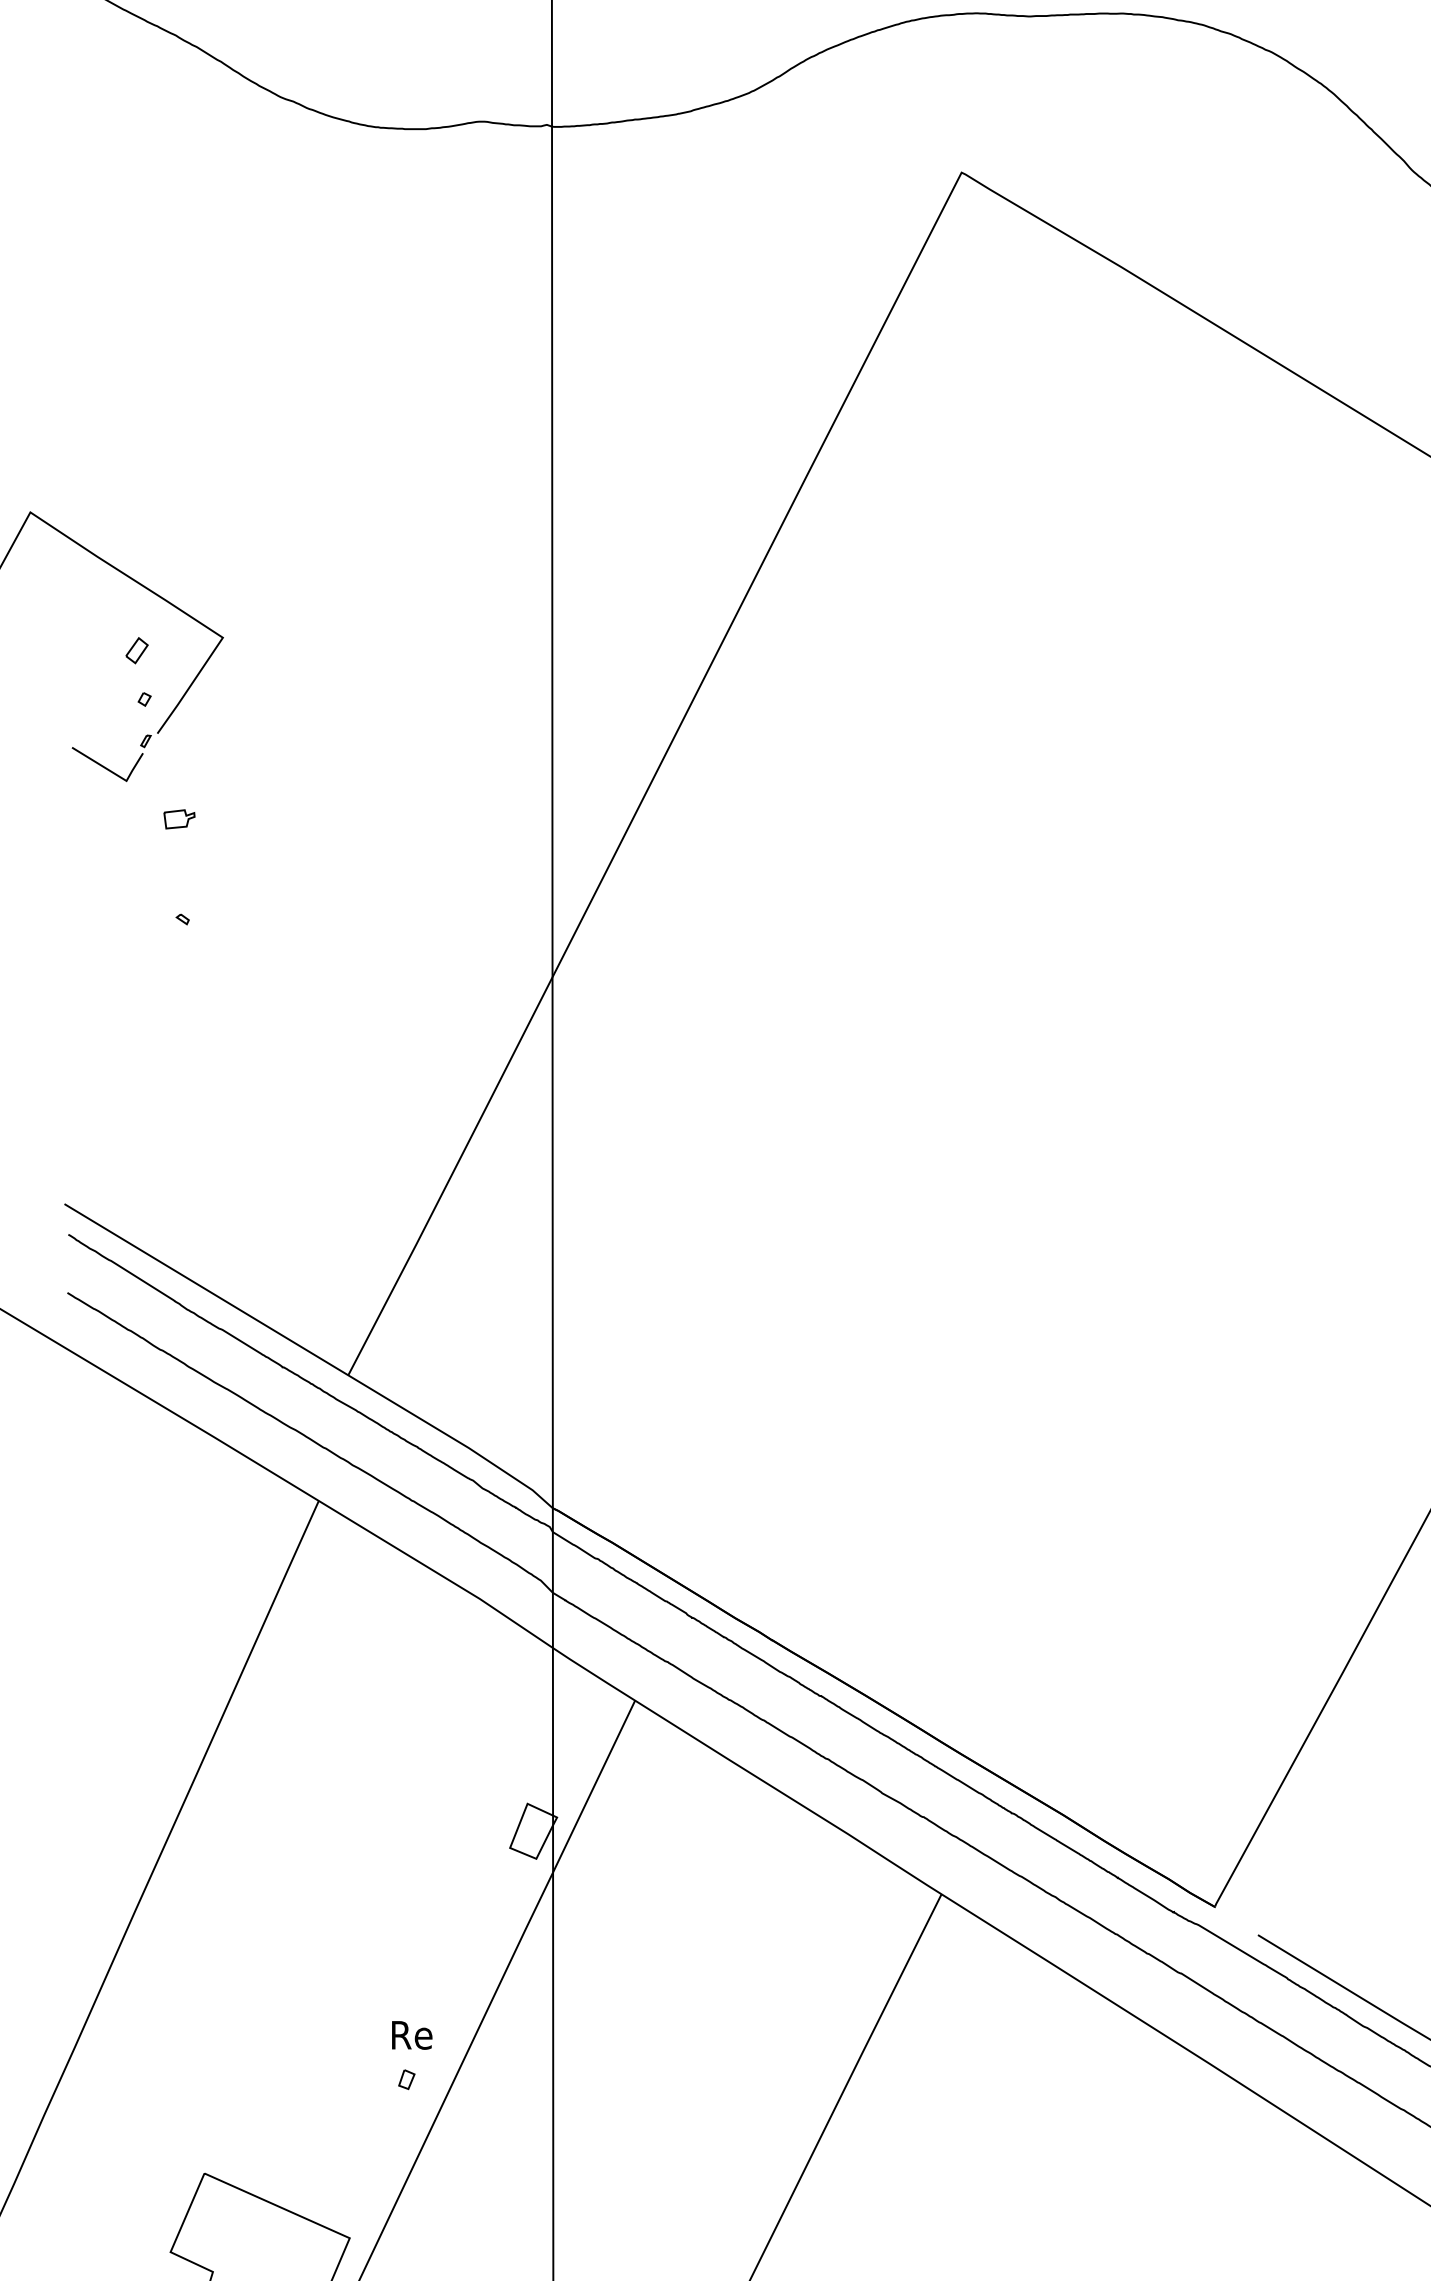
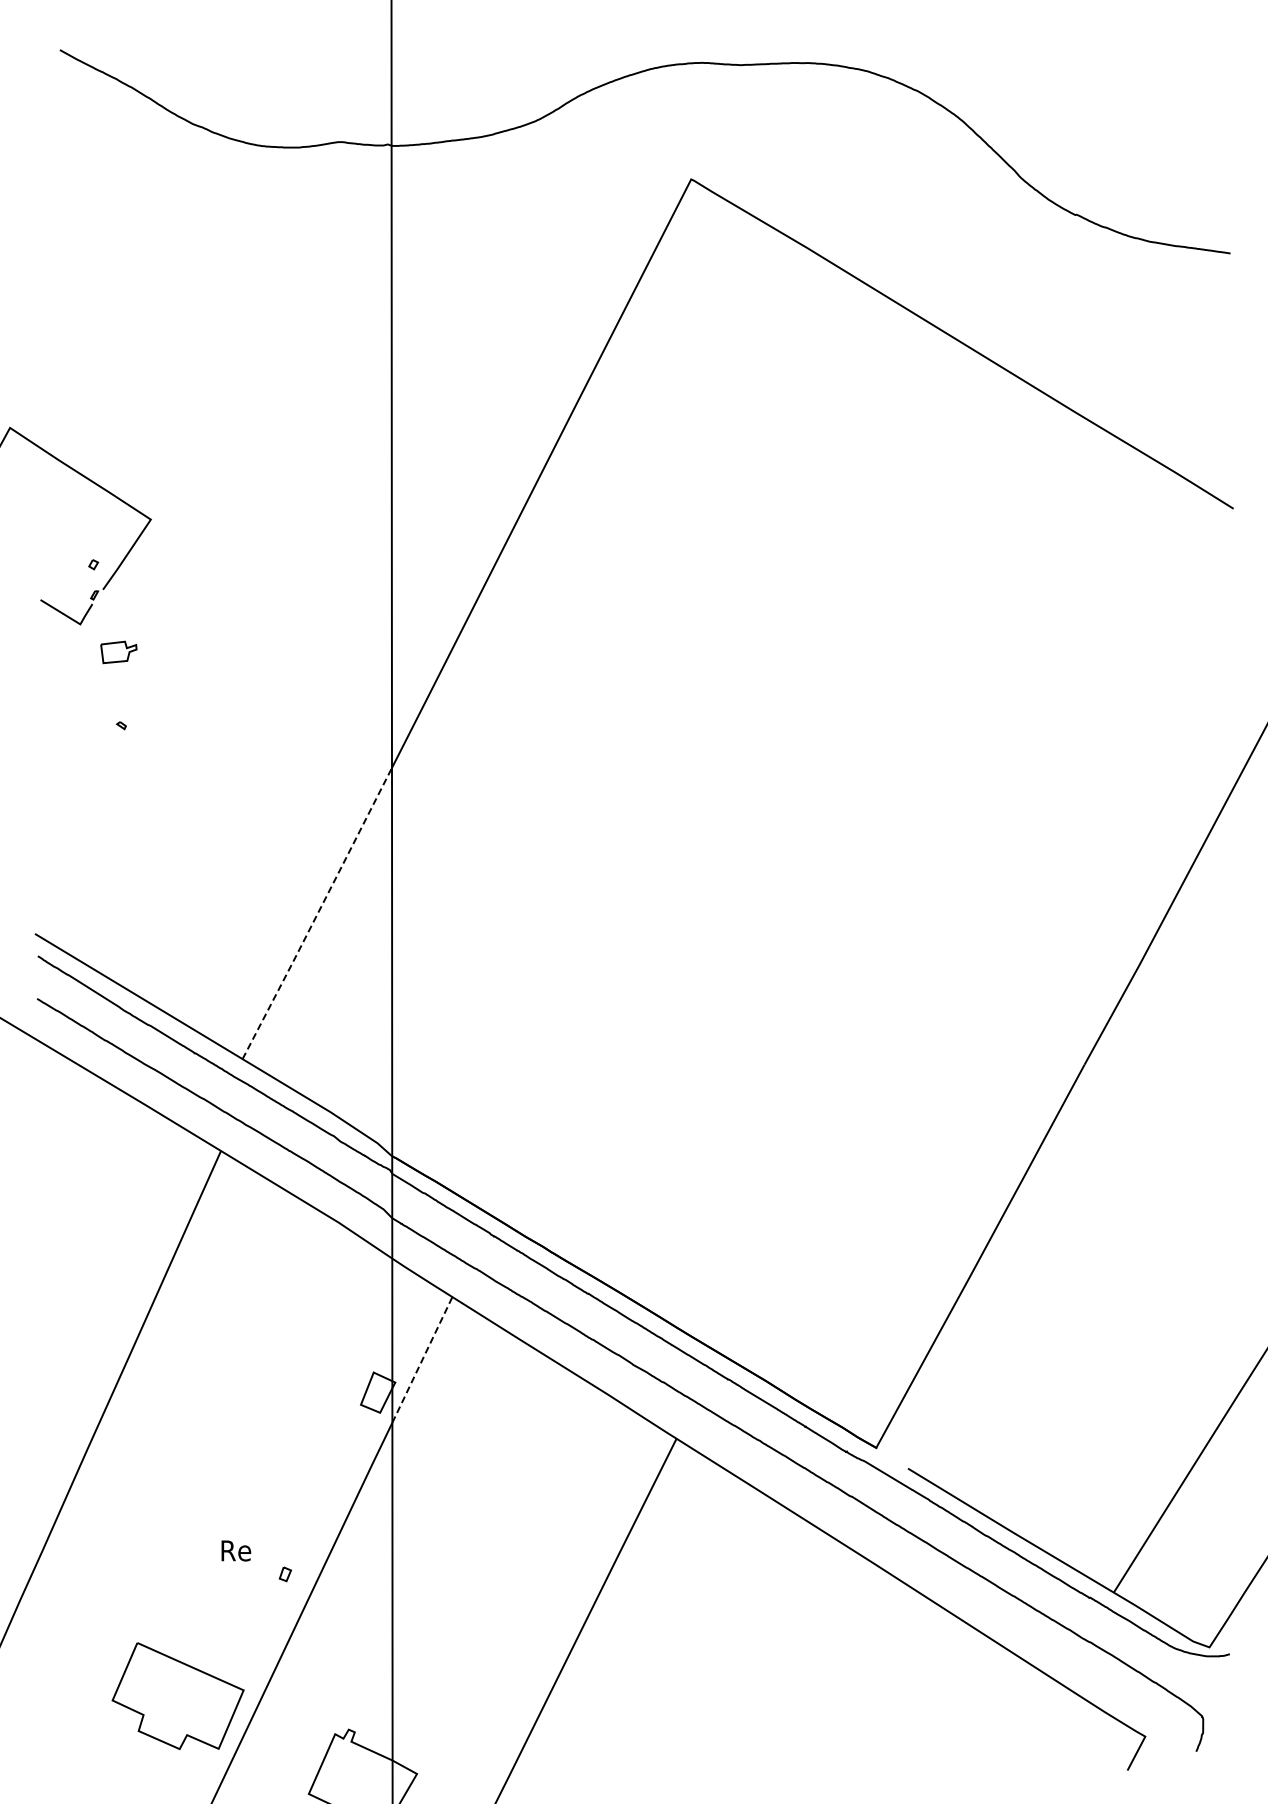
part: (136, 649) -> (87, 528), removed
part: (180, 819) -> (119, 652), size x1.6
line: (450, 1176) -> (317, 913), solid -> dashed
line: (594, 1785) -> (422, 1359), solid -> dashed
text: (412, 2034) -> (236, 1550), moved

